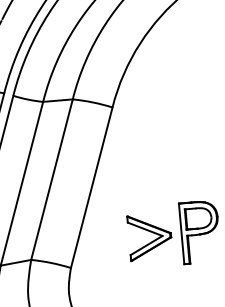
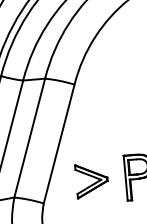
part: (149, 238) -> (91, 181), moved

